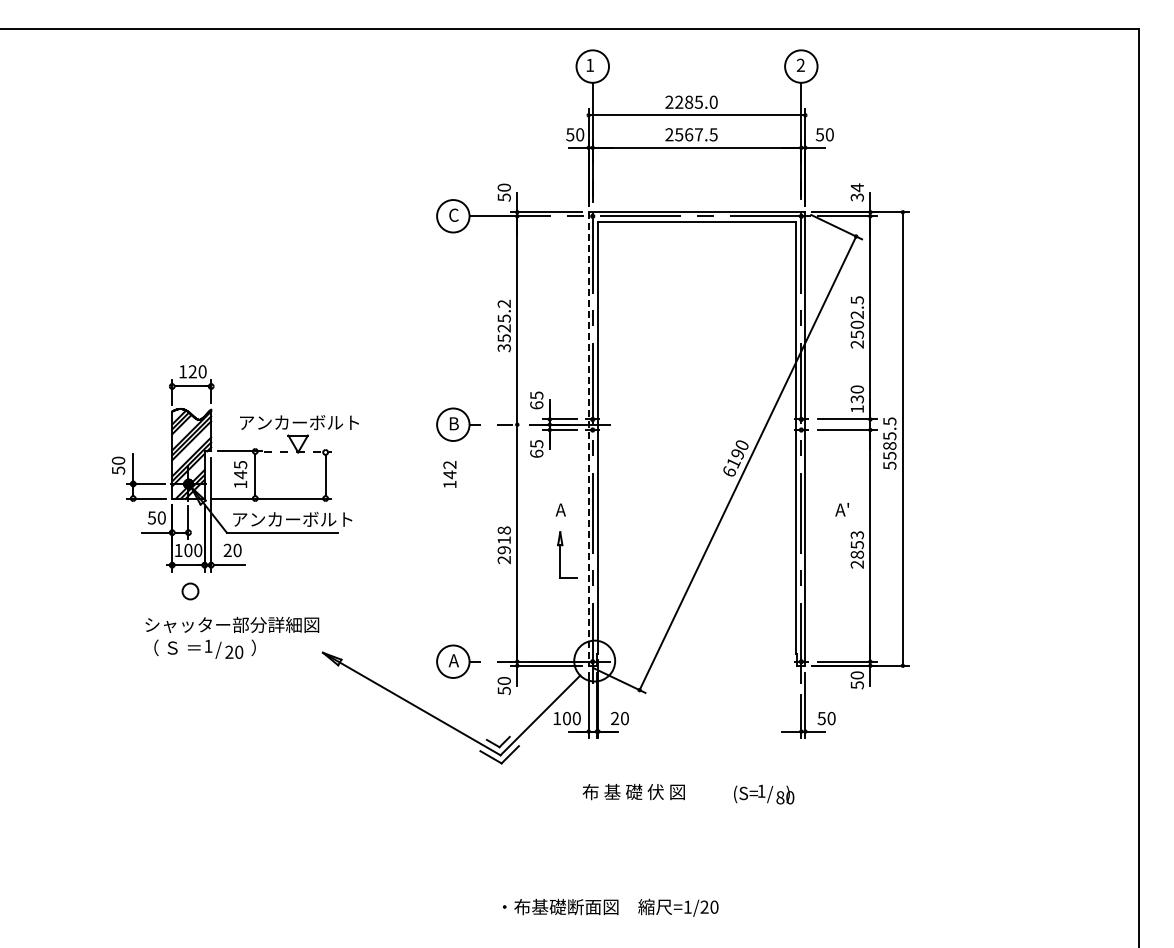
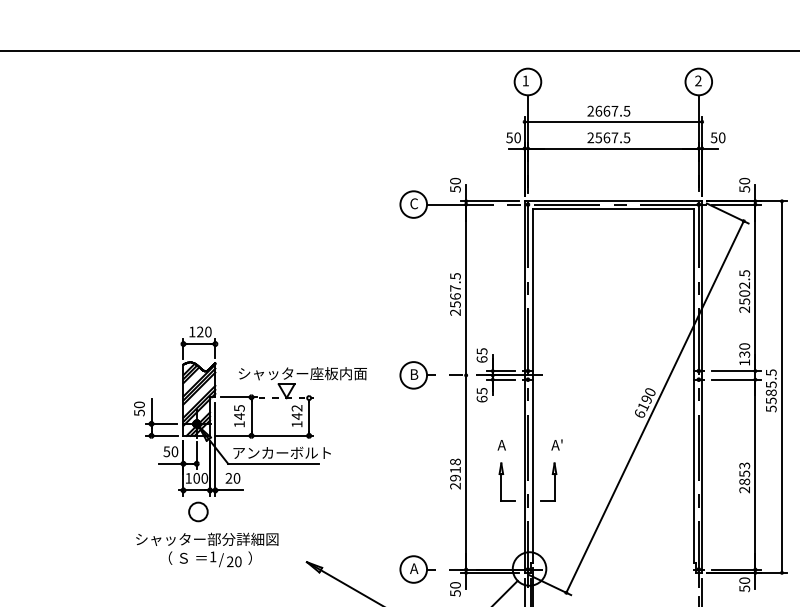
text: (696, 101) -> (612, 110), 2285.0 -> 2667.5
text: (856, 192) -> (744, 185), 34 -> 50
text: (503, 325) -> (454, 294), 3525.2 -> 2567.5
text: (317, 422) -> (302, 373), アンカーボルト -> シャッター座板内面
line: (588, 439) -> (524, 387), dashed -> solid
text: (449, 474) -> (296, 416), moved
text: (842, 509) -> (557, 444), moved
part: (618, 554) -> (549, 481), added
circle: (190, 591) -> (198, 511), size x1.43
text: (232, 624) -> (207, 539), moved

